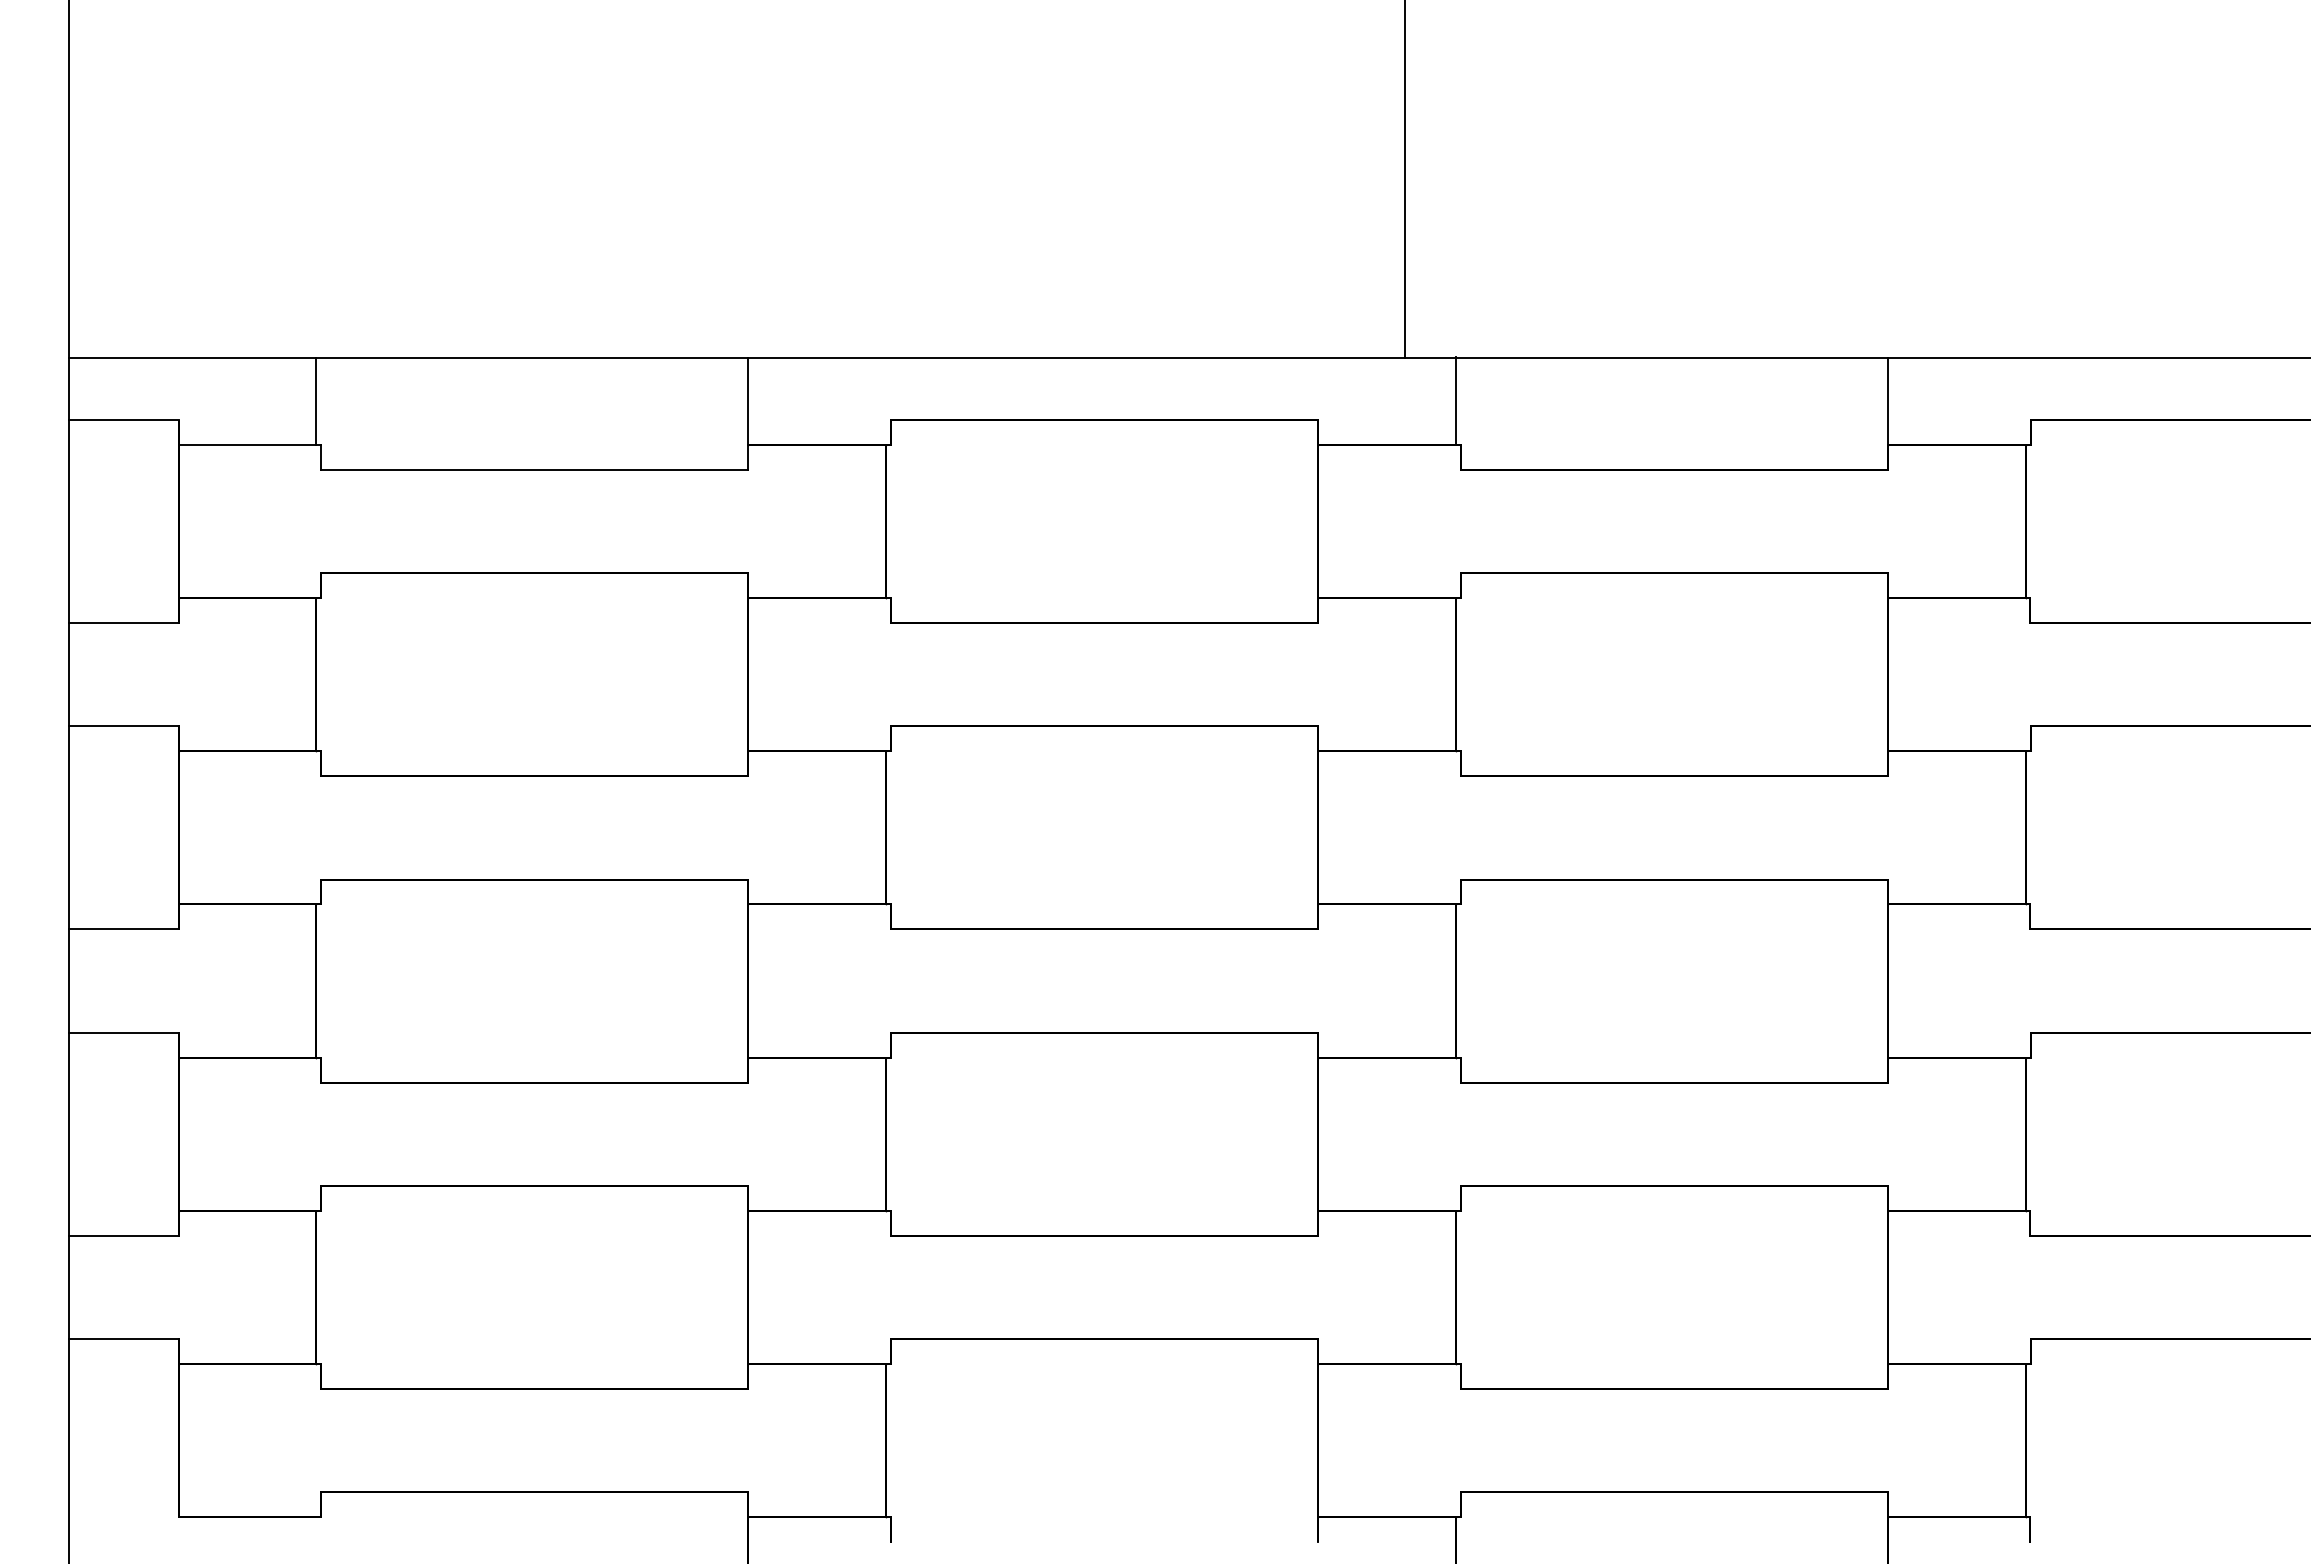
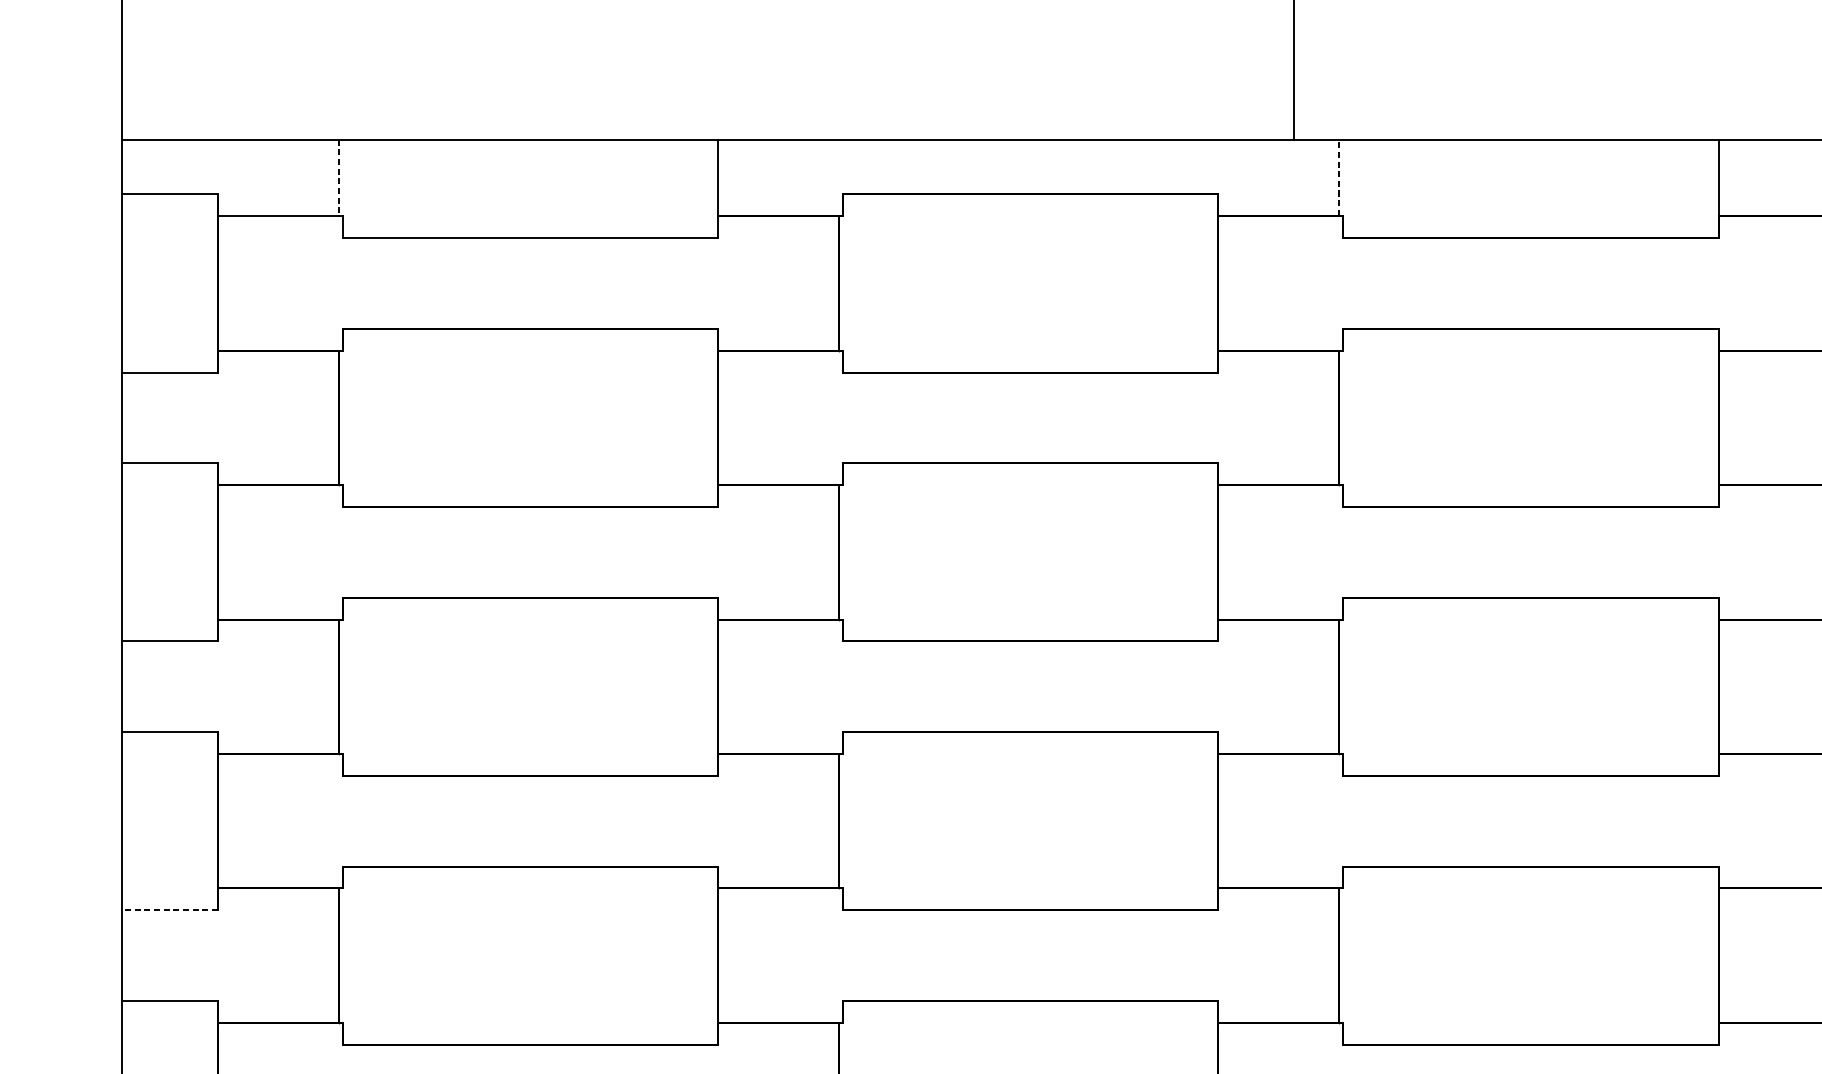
line: (316, 401) -> (338, 178), solid -> dashed
line: (1455, 401) -> (1338, 178), solid -> dashed
line: (123, 1235) -> (169, 910), solid -> dashed

